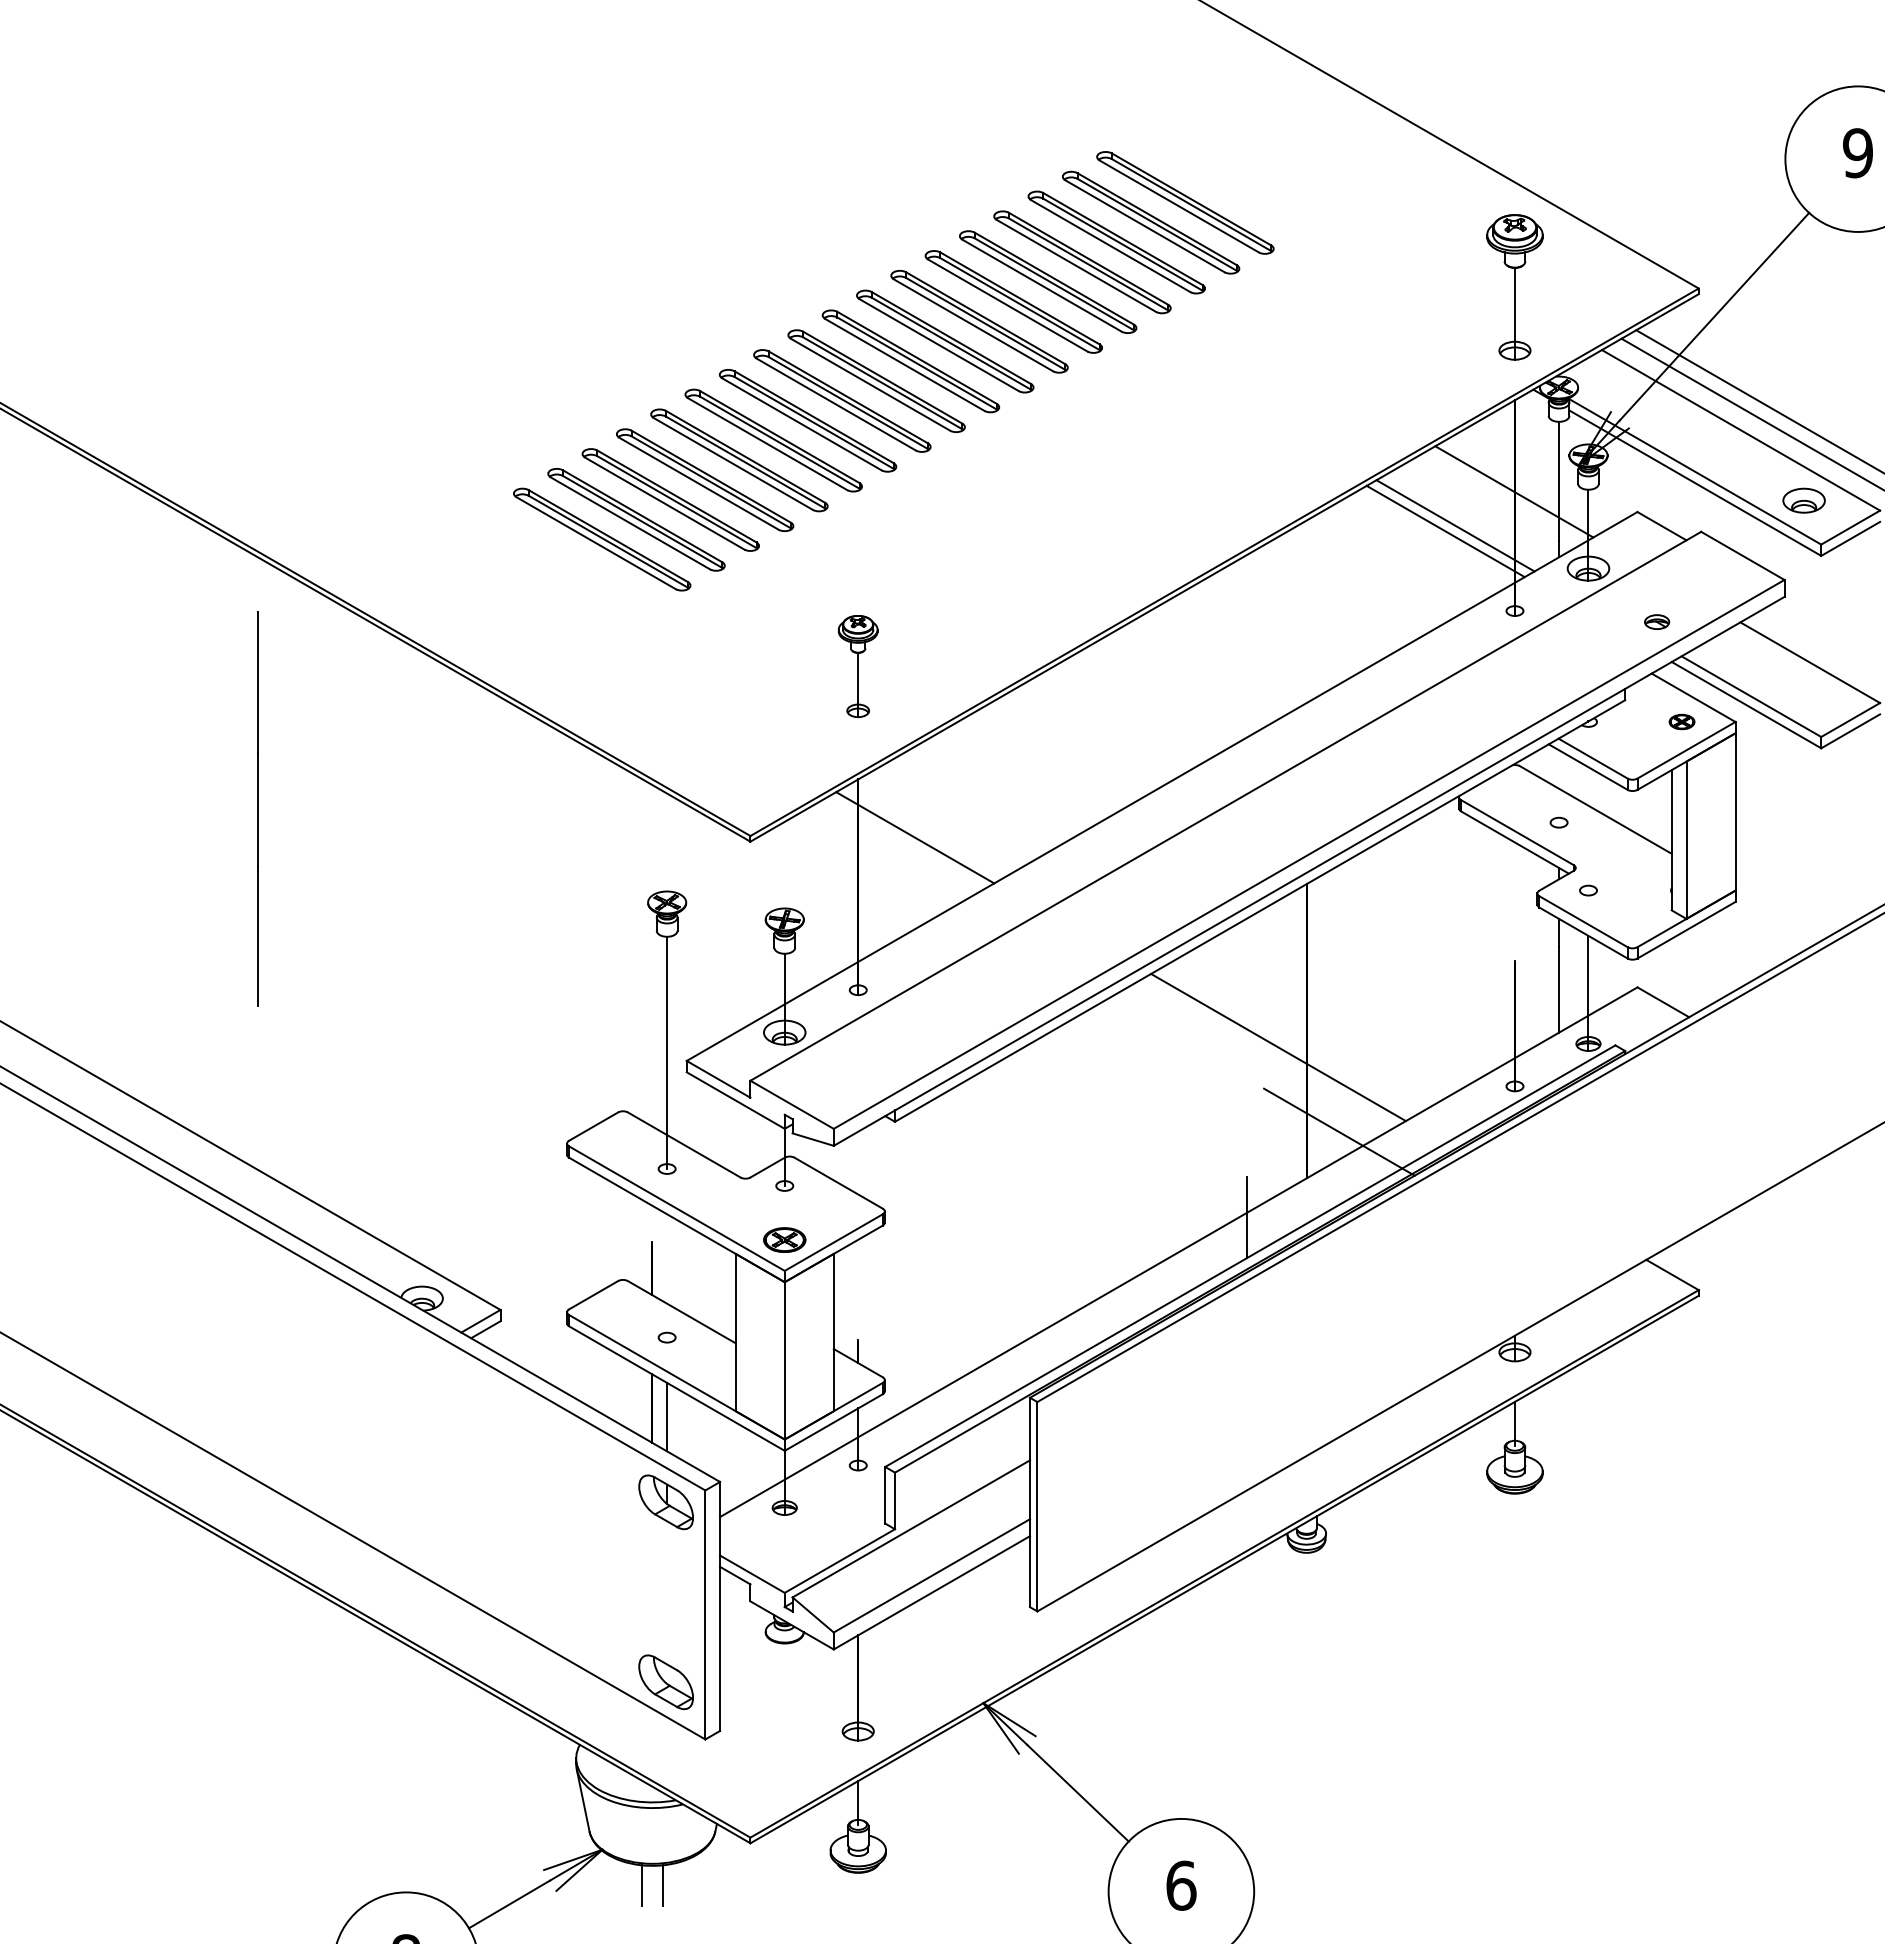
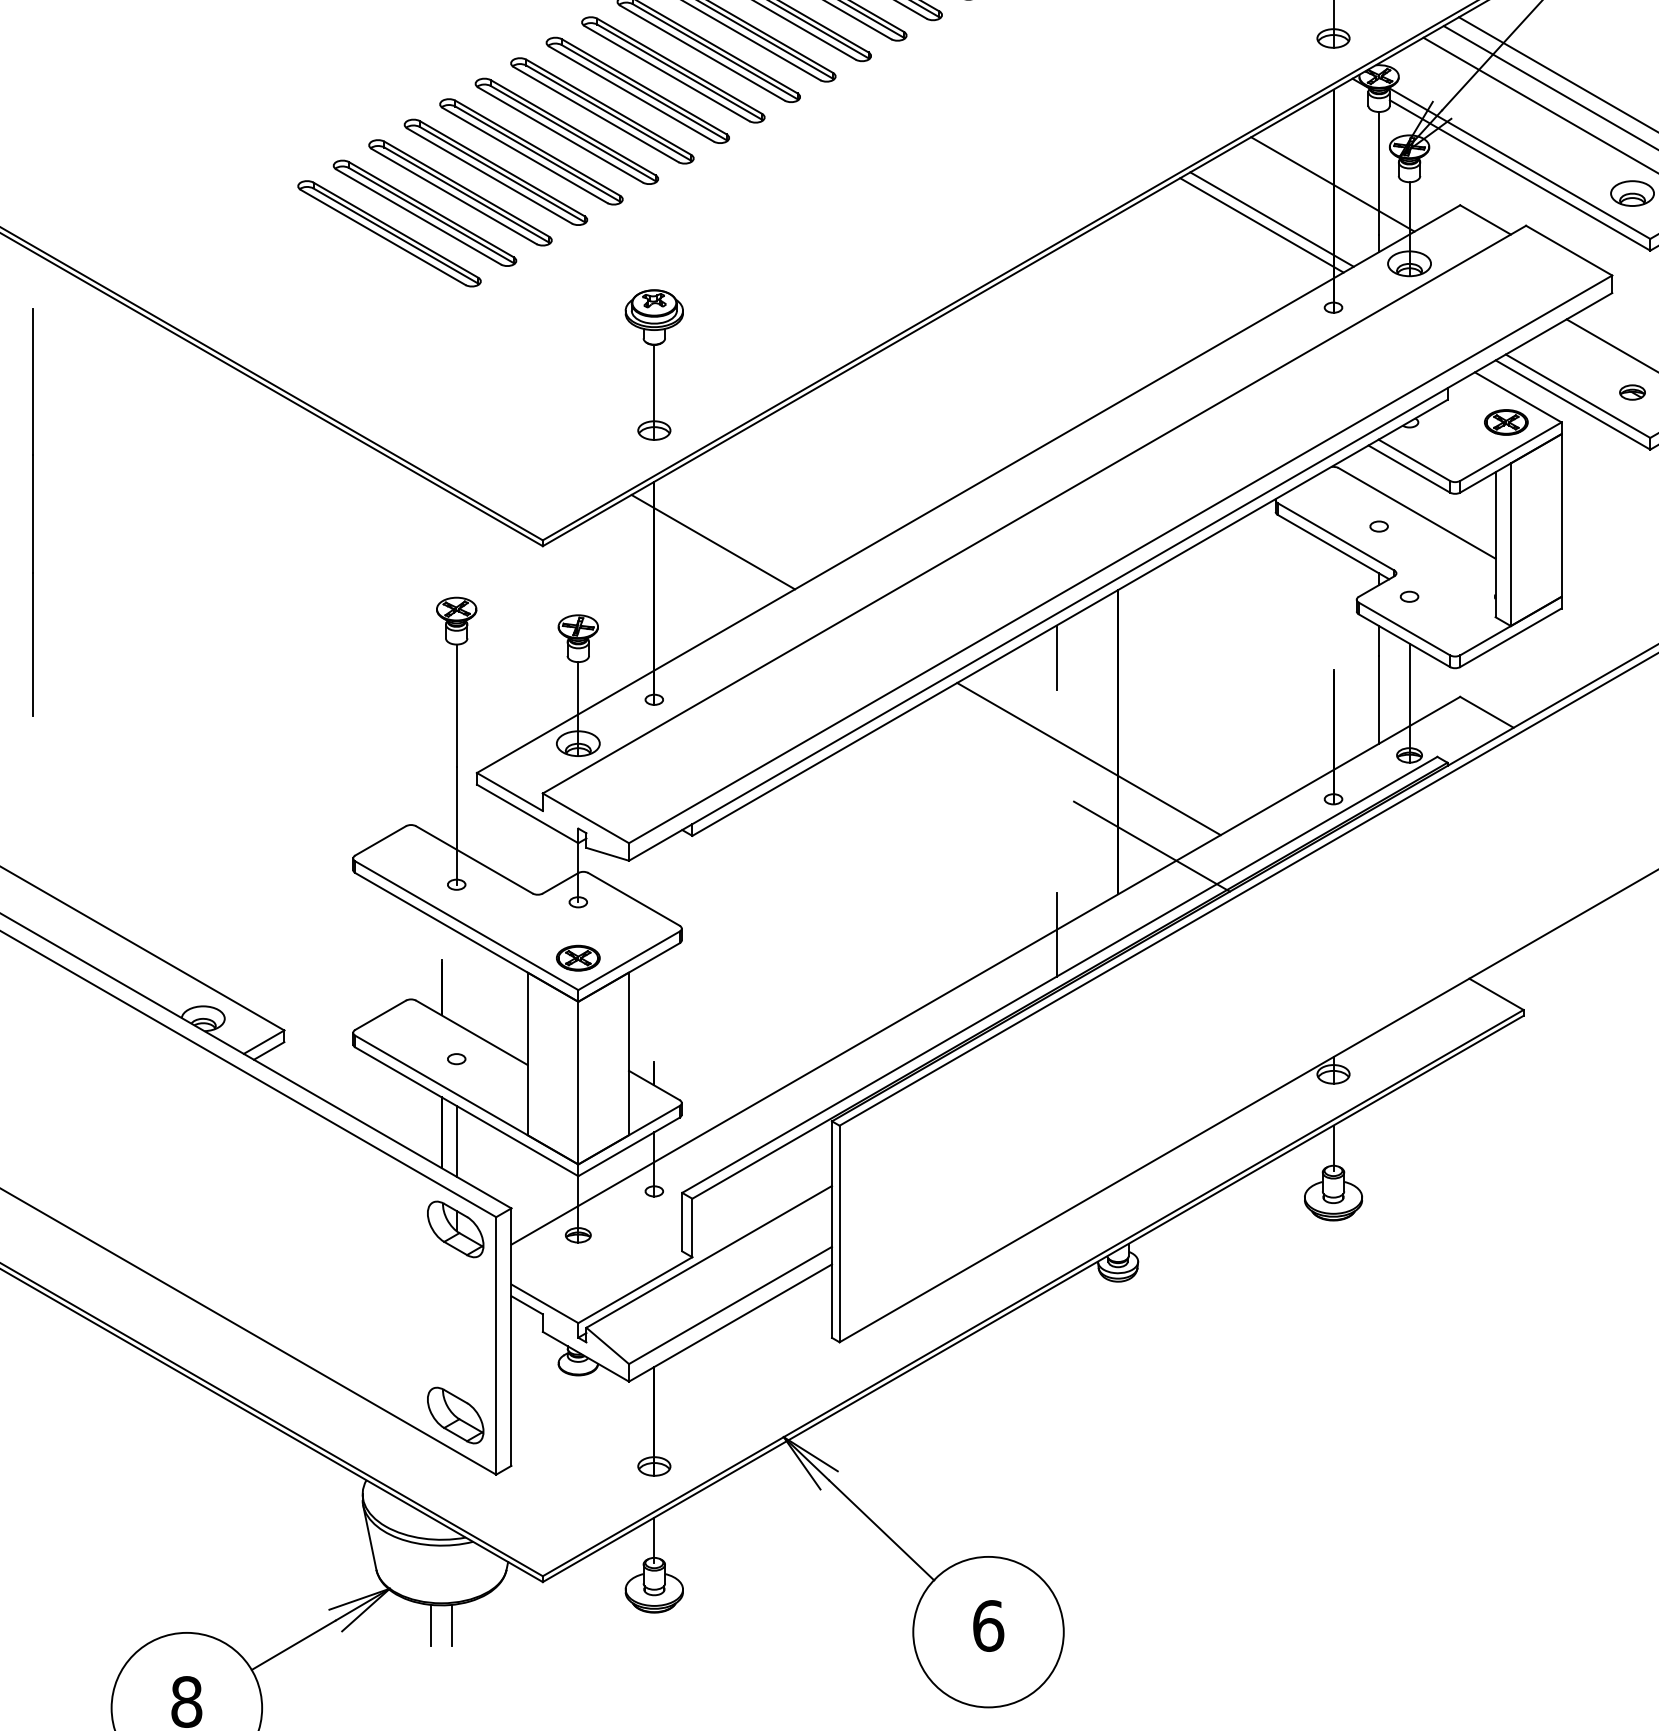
part: (1657, 621) -> (1632, 391), moved
part: (857, 666) -> (653, 365), size x1.43
part: (1681, 721) -> (1505, 421), size x1.67
line: (1247, 949) -> (1056, 657), added

